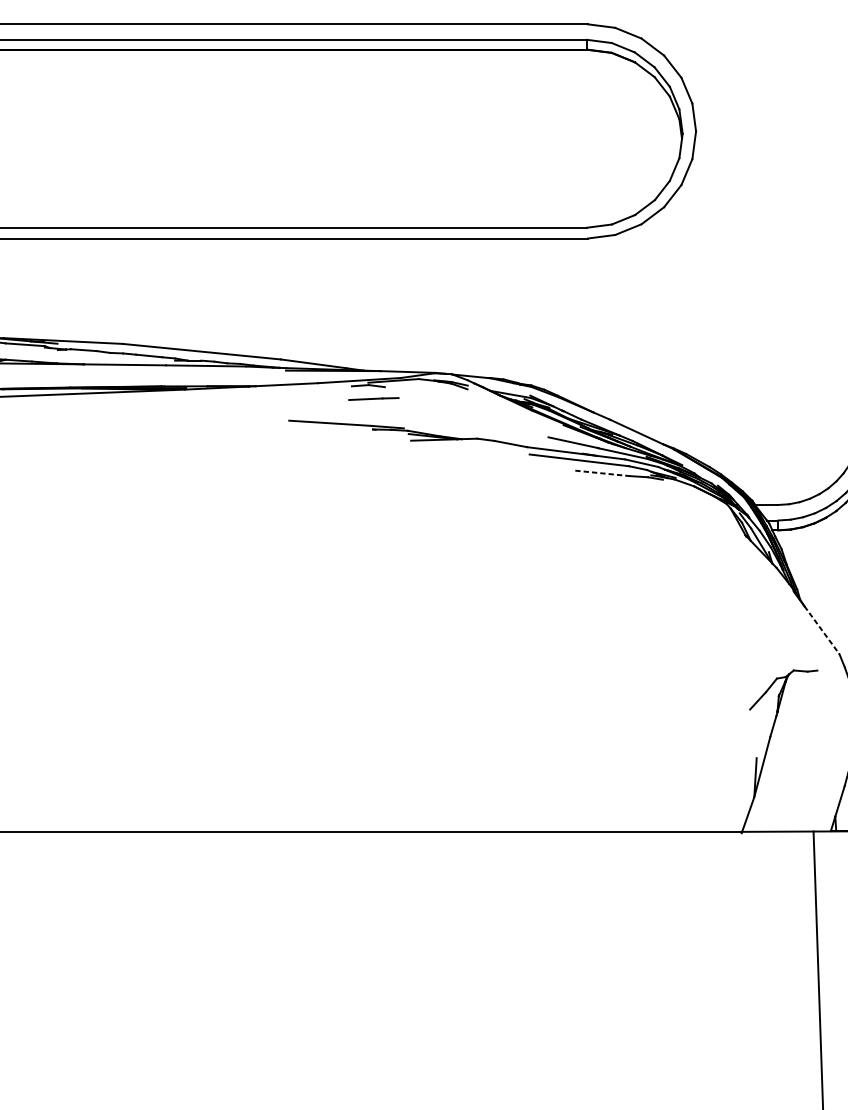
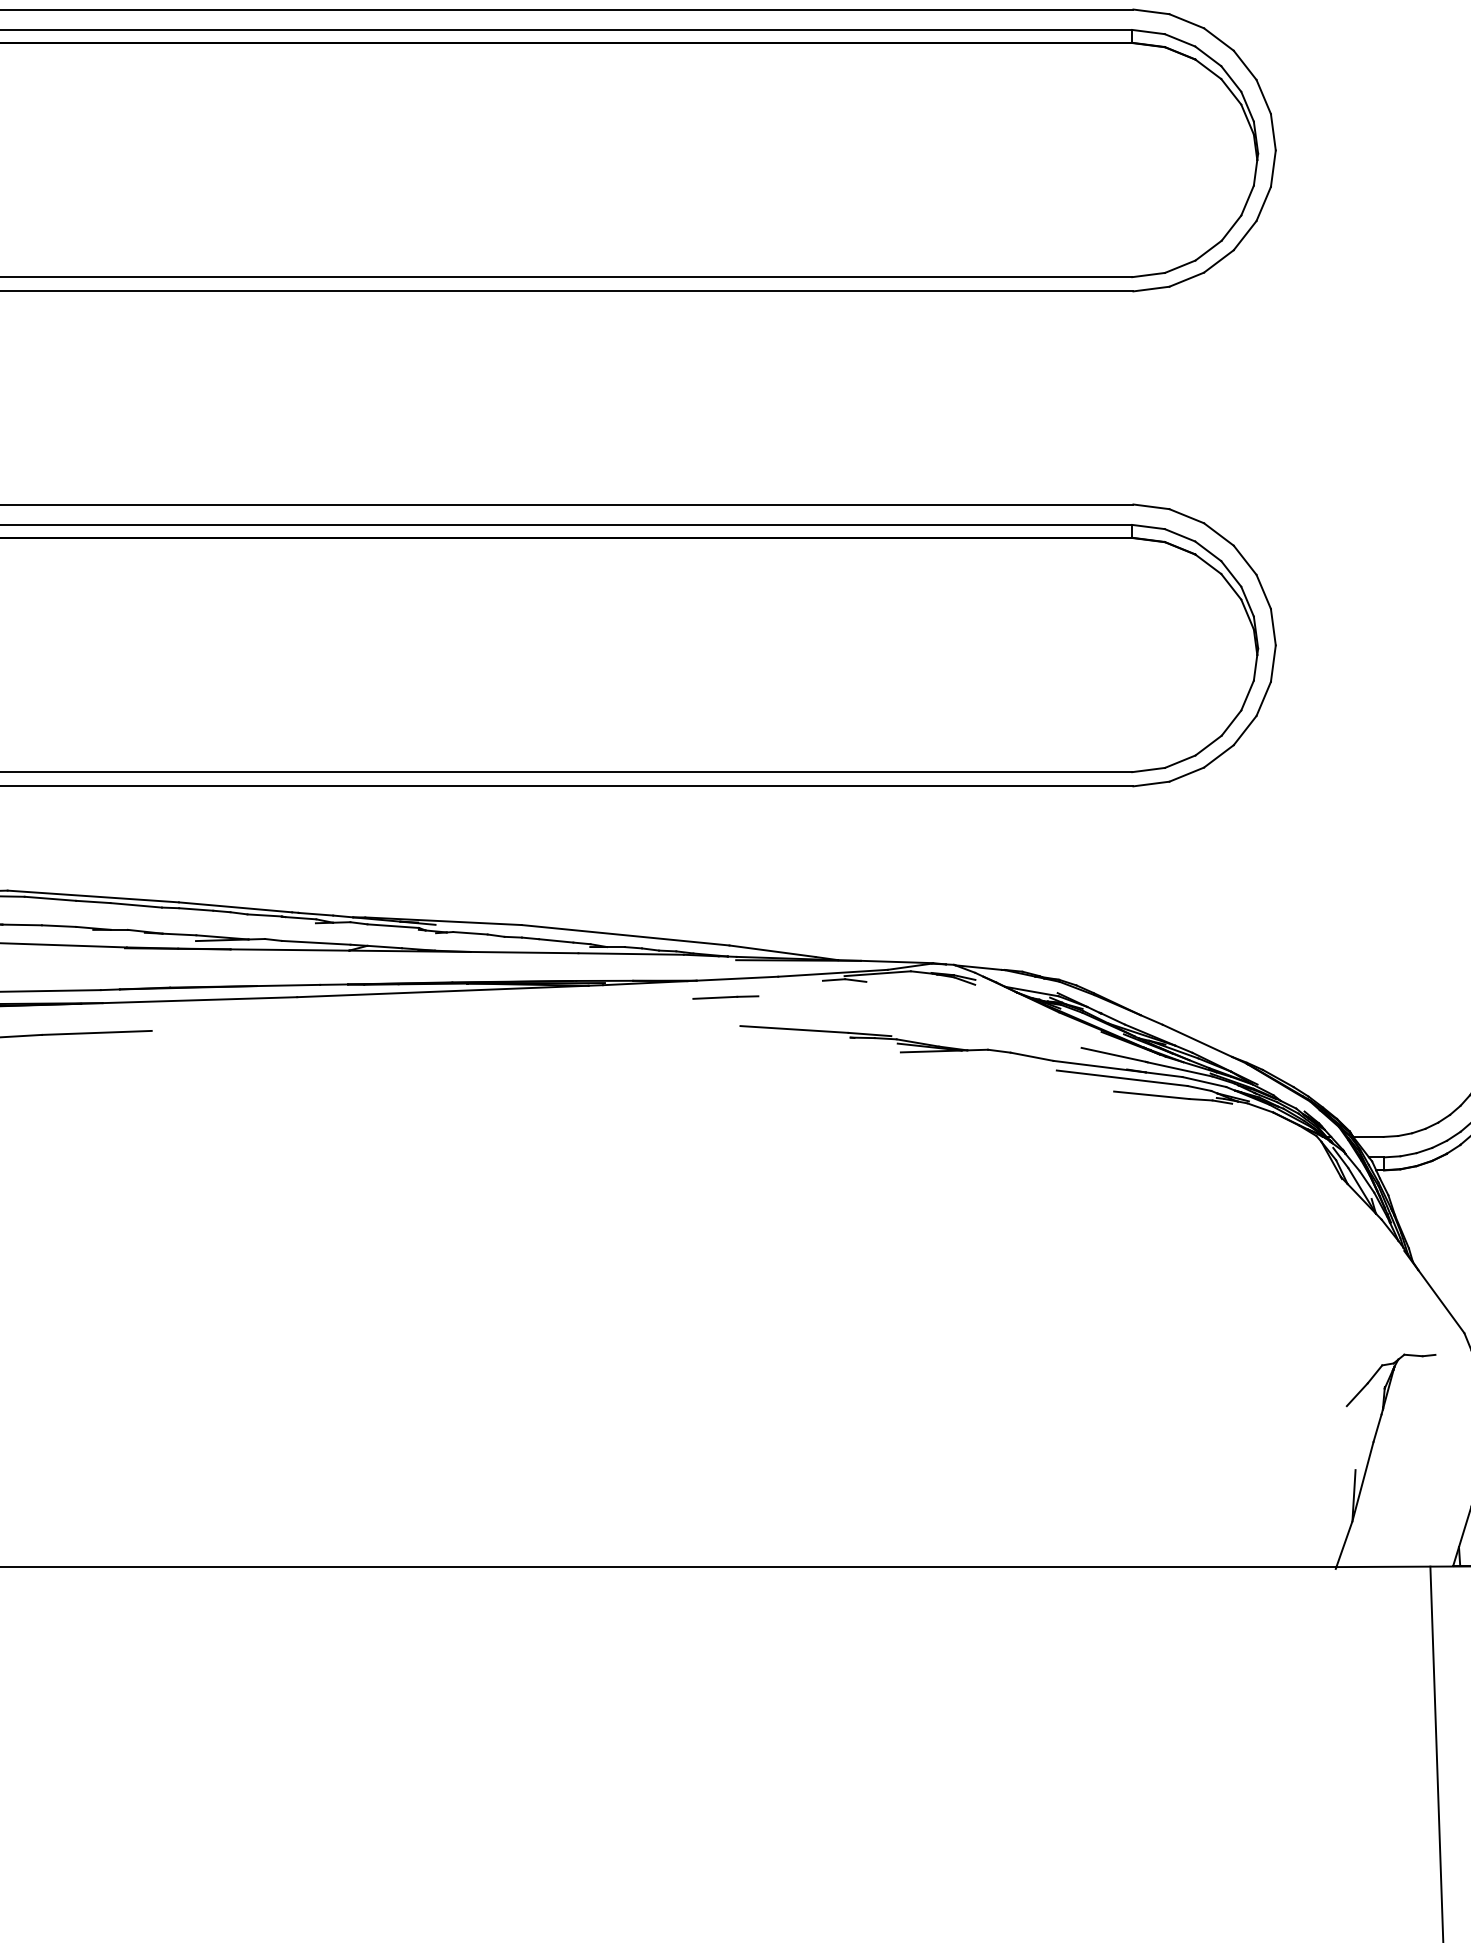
line: (373, 398) -> (725, 997), moved
line: (601, 473) -> (1151, 1095), dashed -> solid
line: (822, 630) -> (1441, 1302), dashed -> solid

